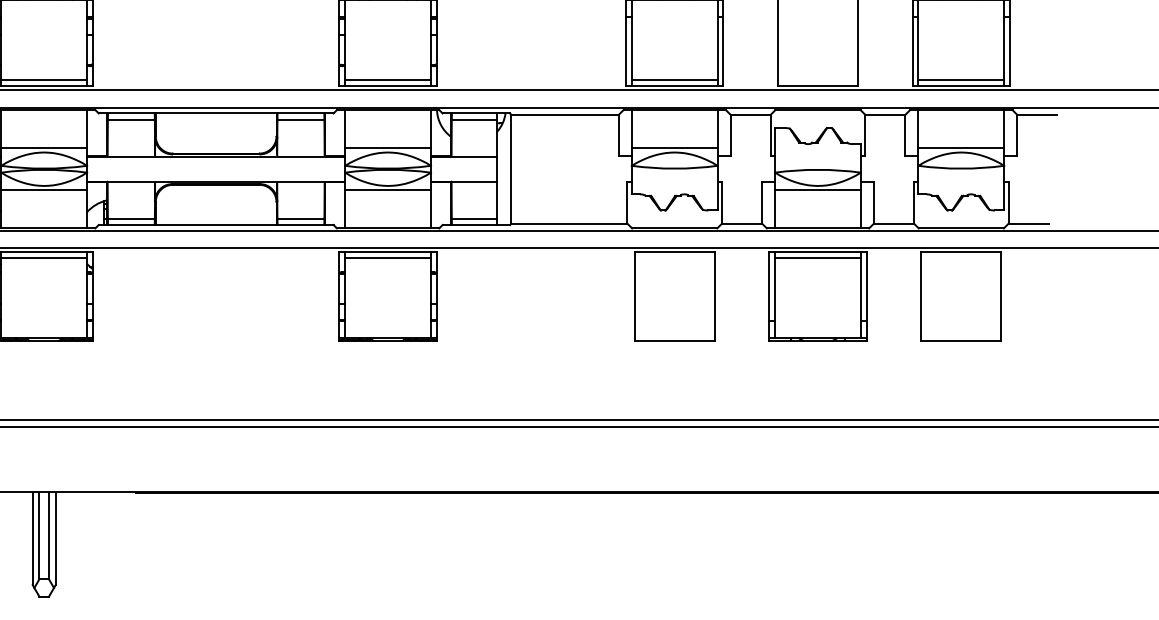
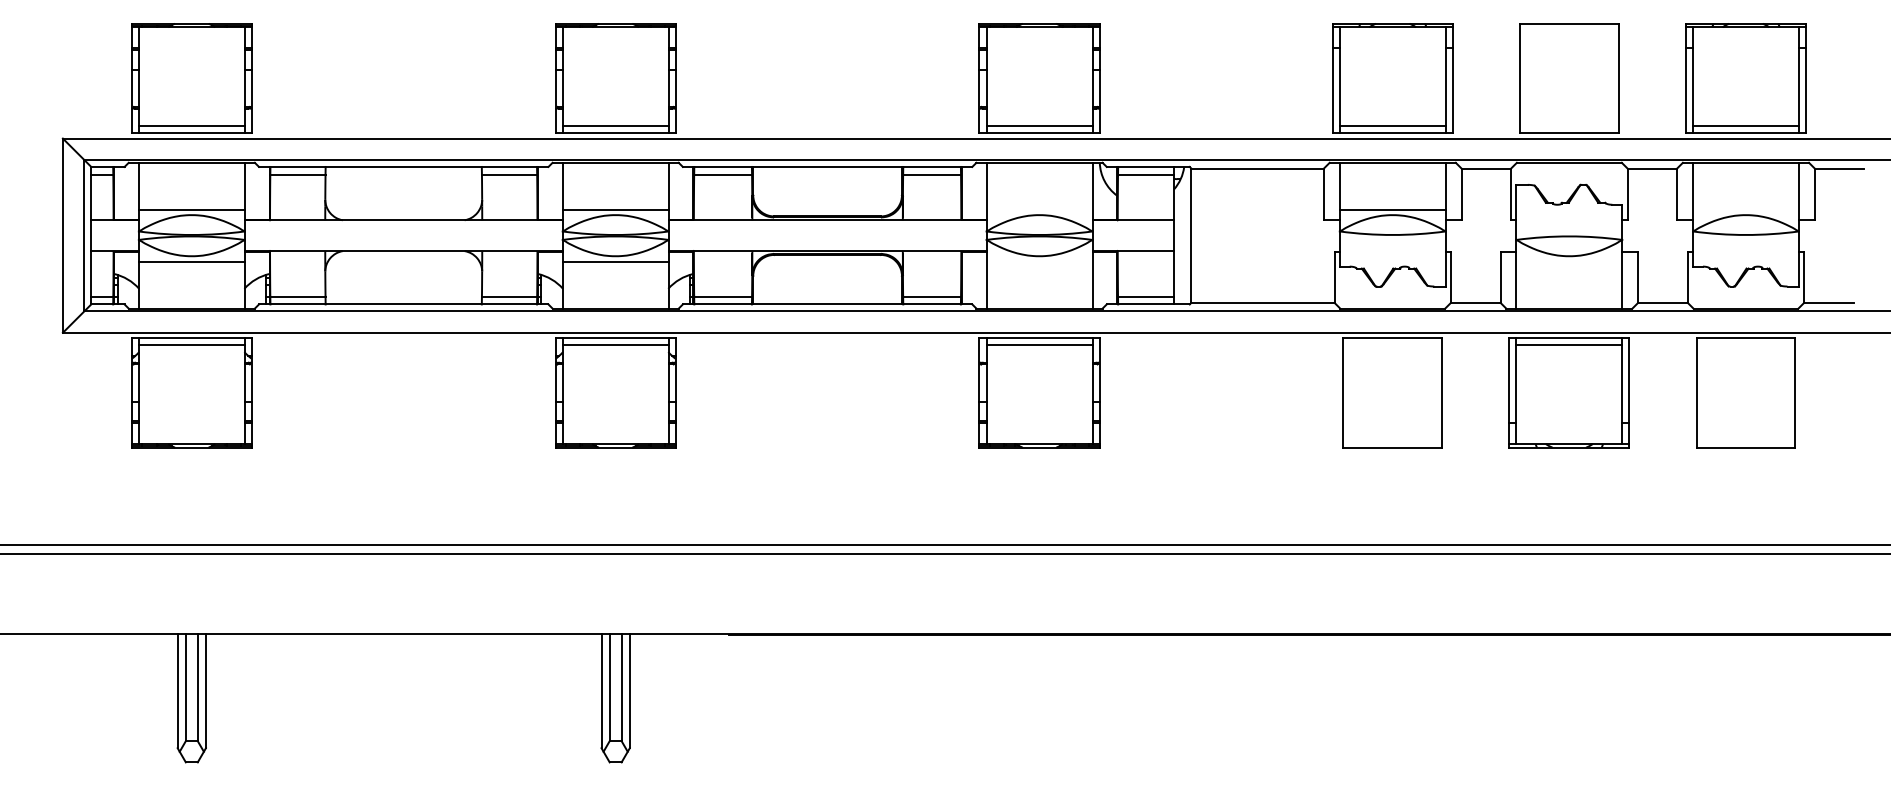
line: (388, 147) -> (1039, 209), removed
line: (960, 147) -> (1745, 209), removed
line: (388, 190) -> (1039, 261), removed
line: (818, 190) -> (1569, 261), removed

